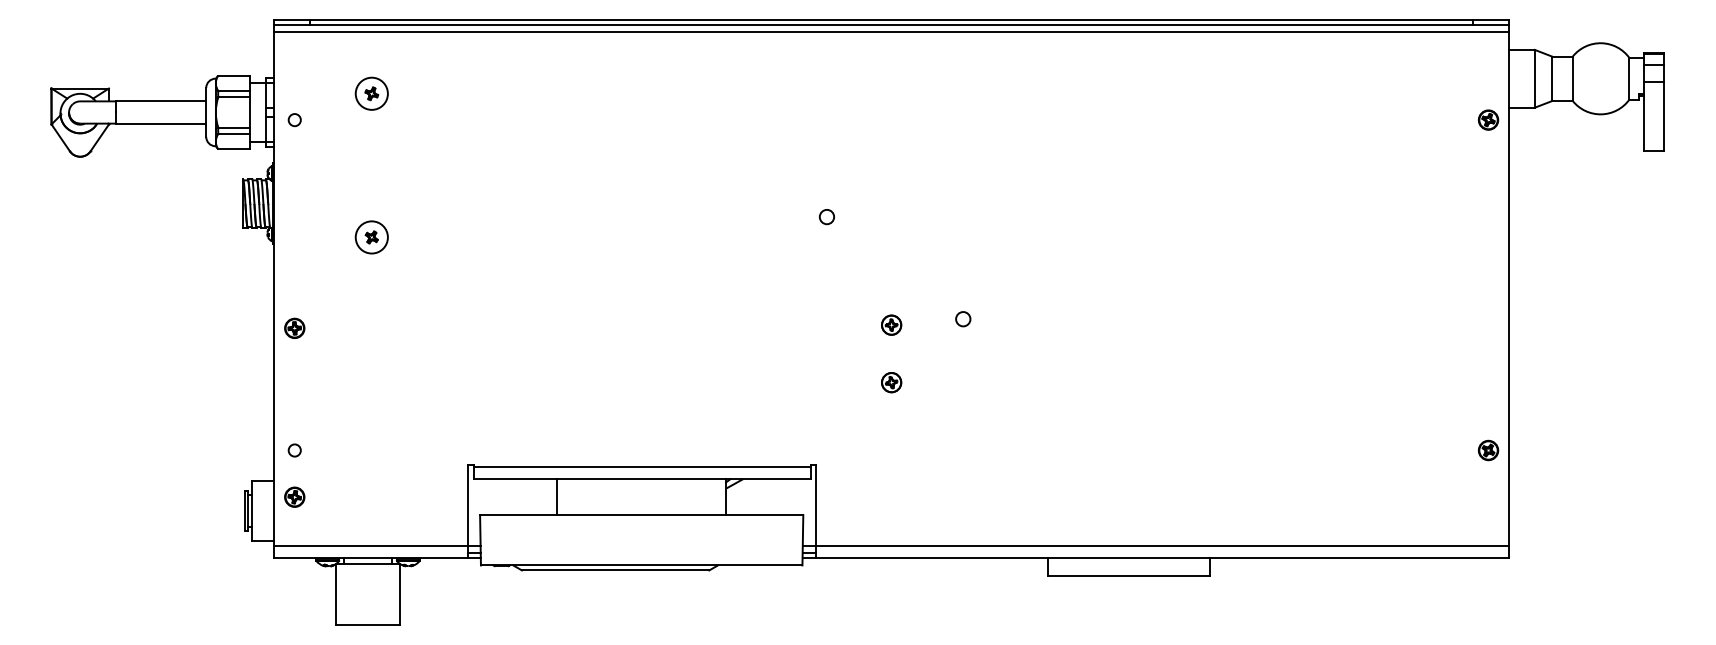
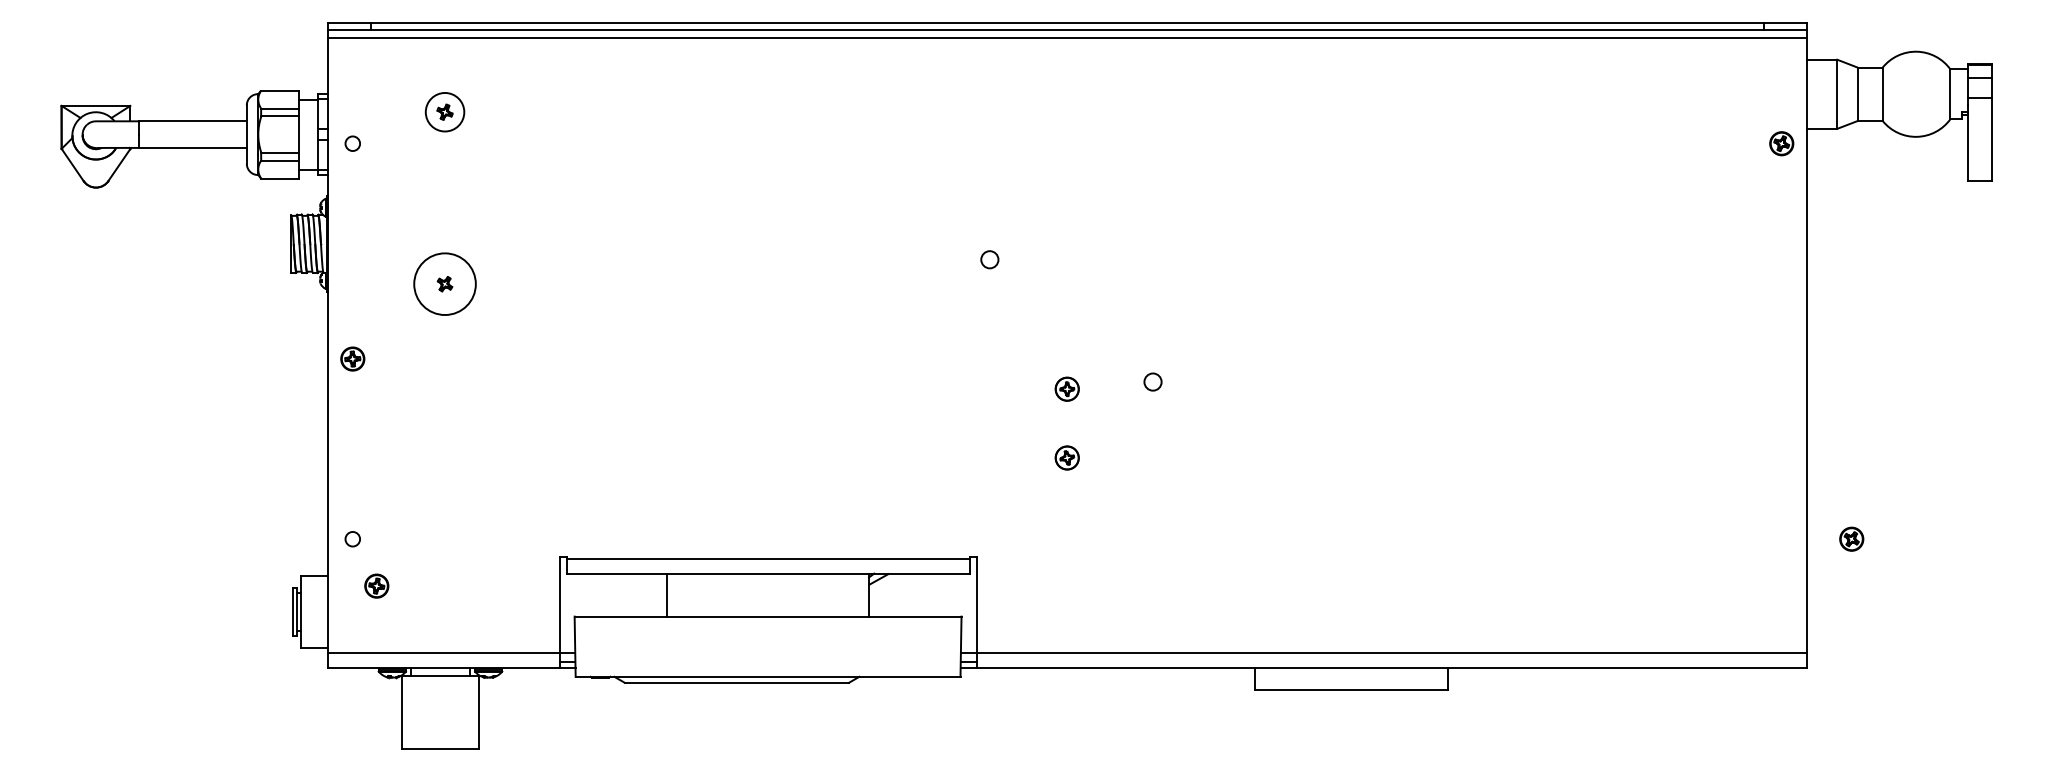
circle: (371, 236) -> (444, 283), size x1.6
part: (294, 327) -> (352, 358), moved
part: (1488, 449) -> (1851, 538), moved
part: (294, 496) -> (376, 585), moved

